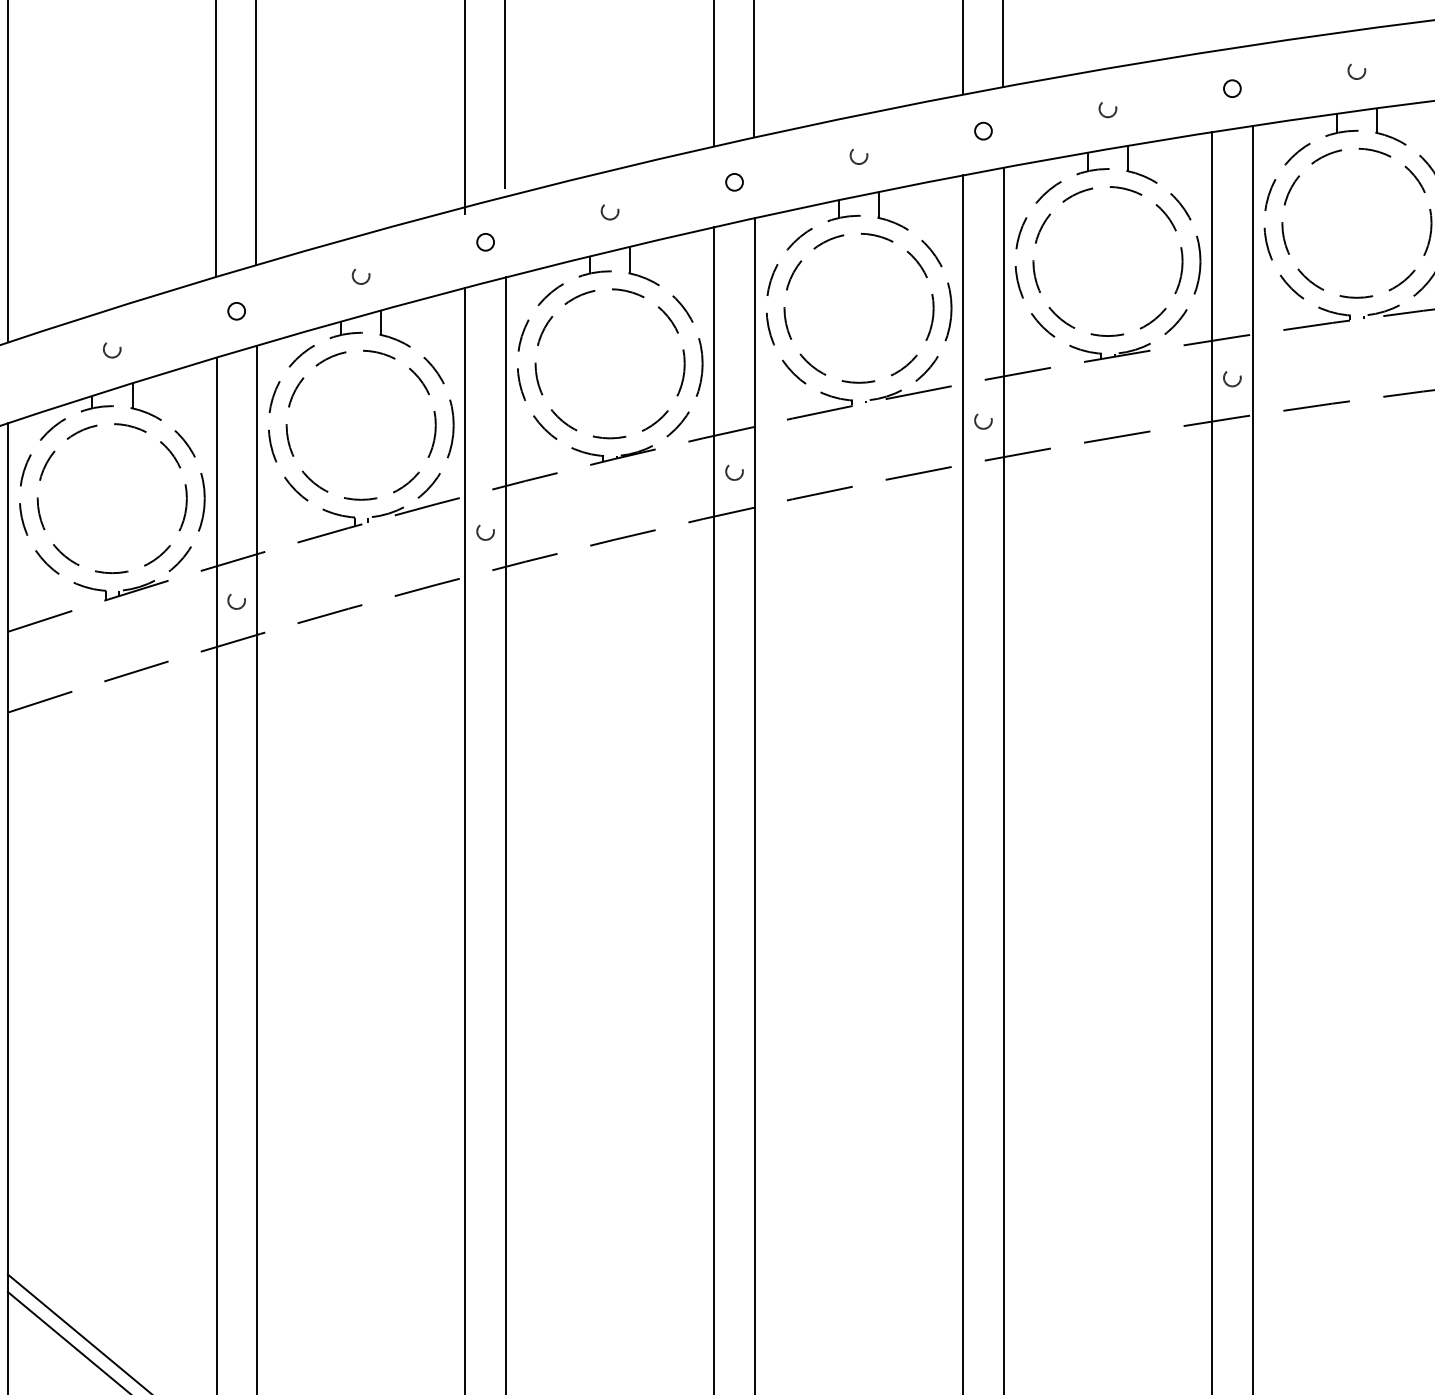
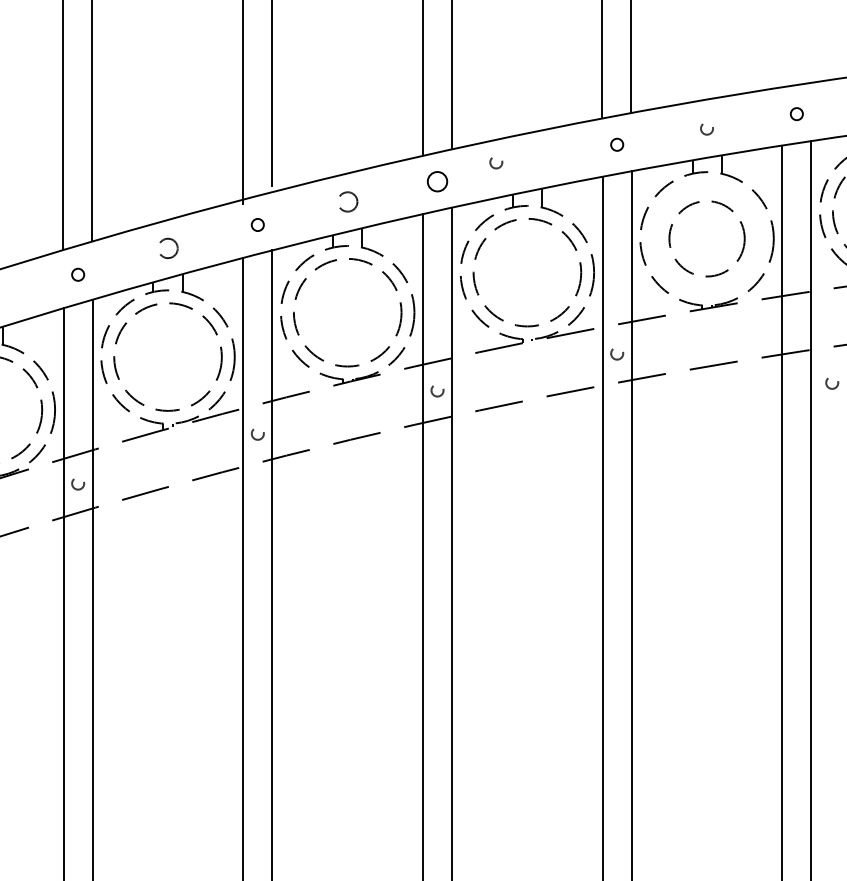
circle: (858, 156) -> (495, 163), moved
circle: (734, 181) -> (437, 181), size x1.6
circle: (609, 212) -> (347, 203), size x1.6
circle: (1107, 261) -> (706, 238), size x0.7
circle: (360, 276) -> (167, 249), size x1.6
circle: (1232, 379) -> (832, 383), moved

